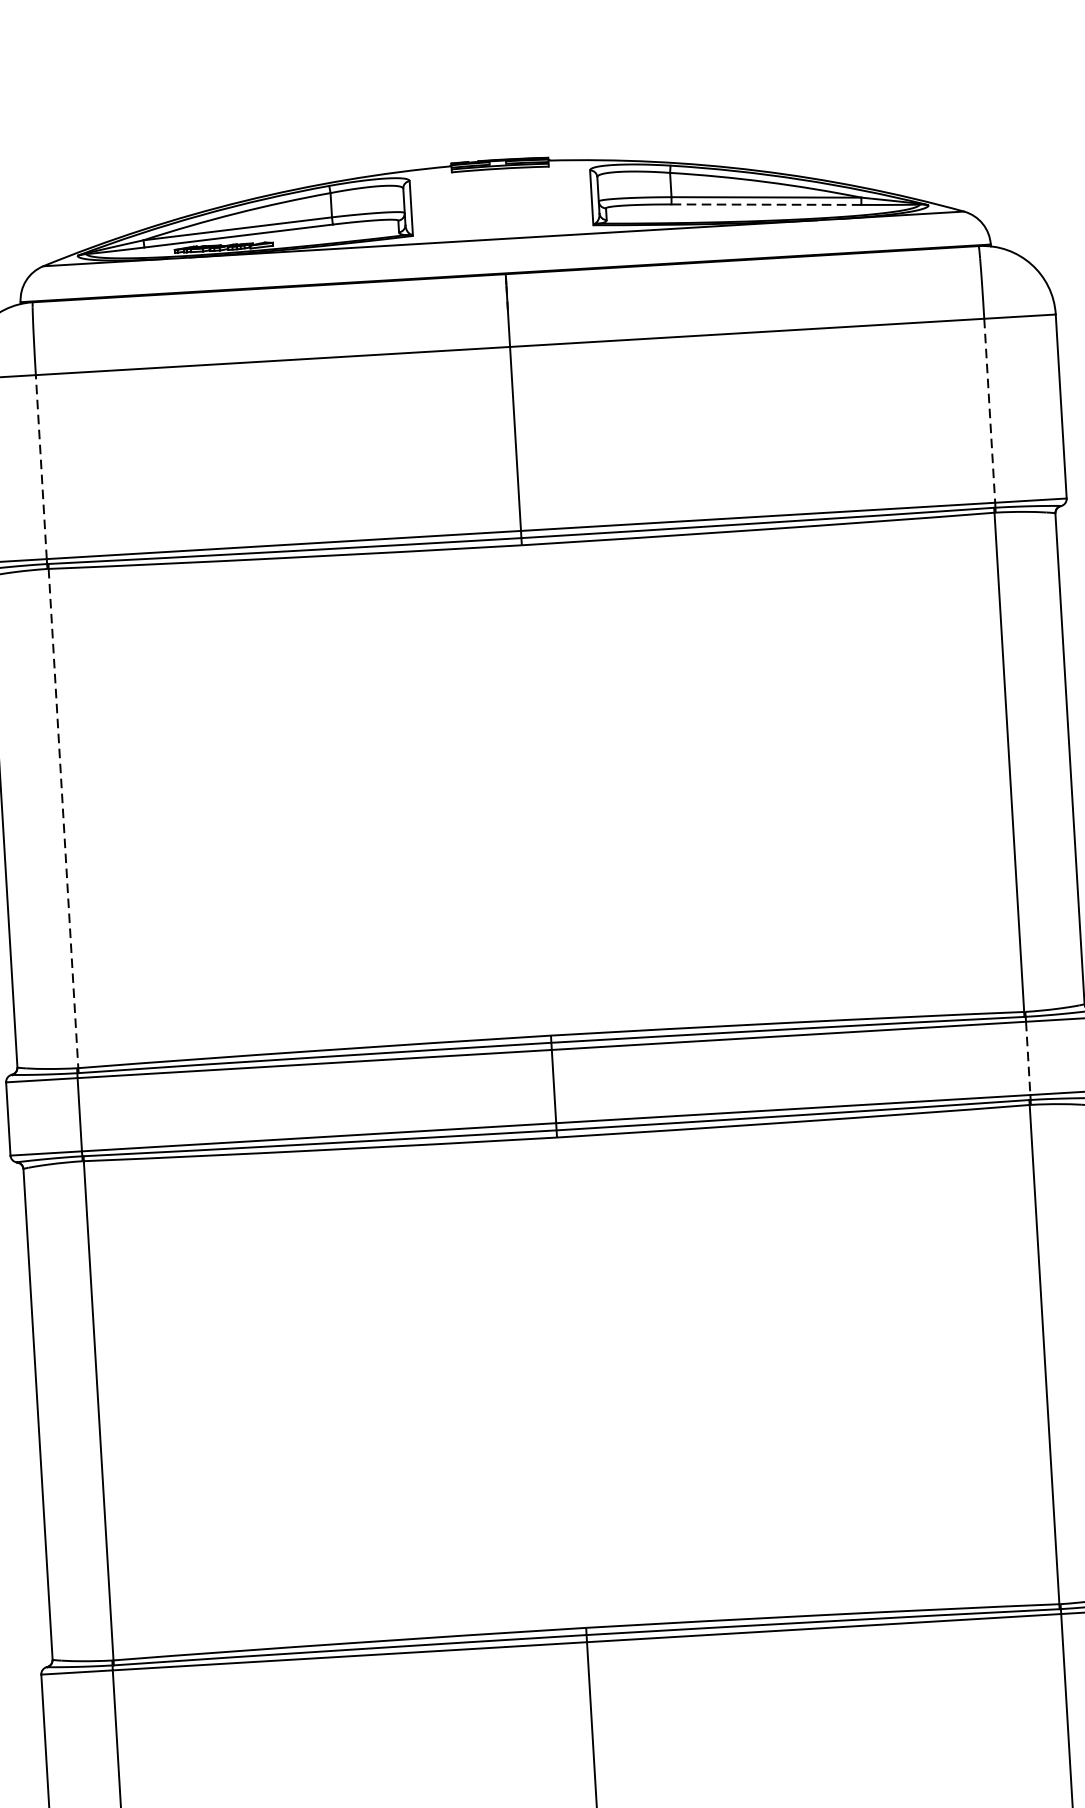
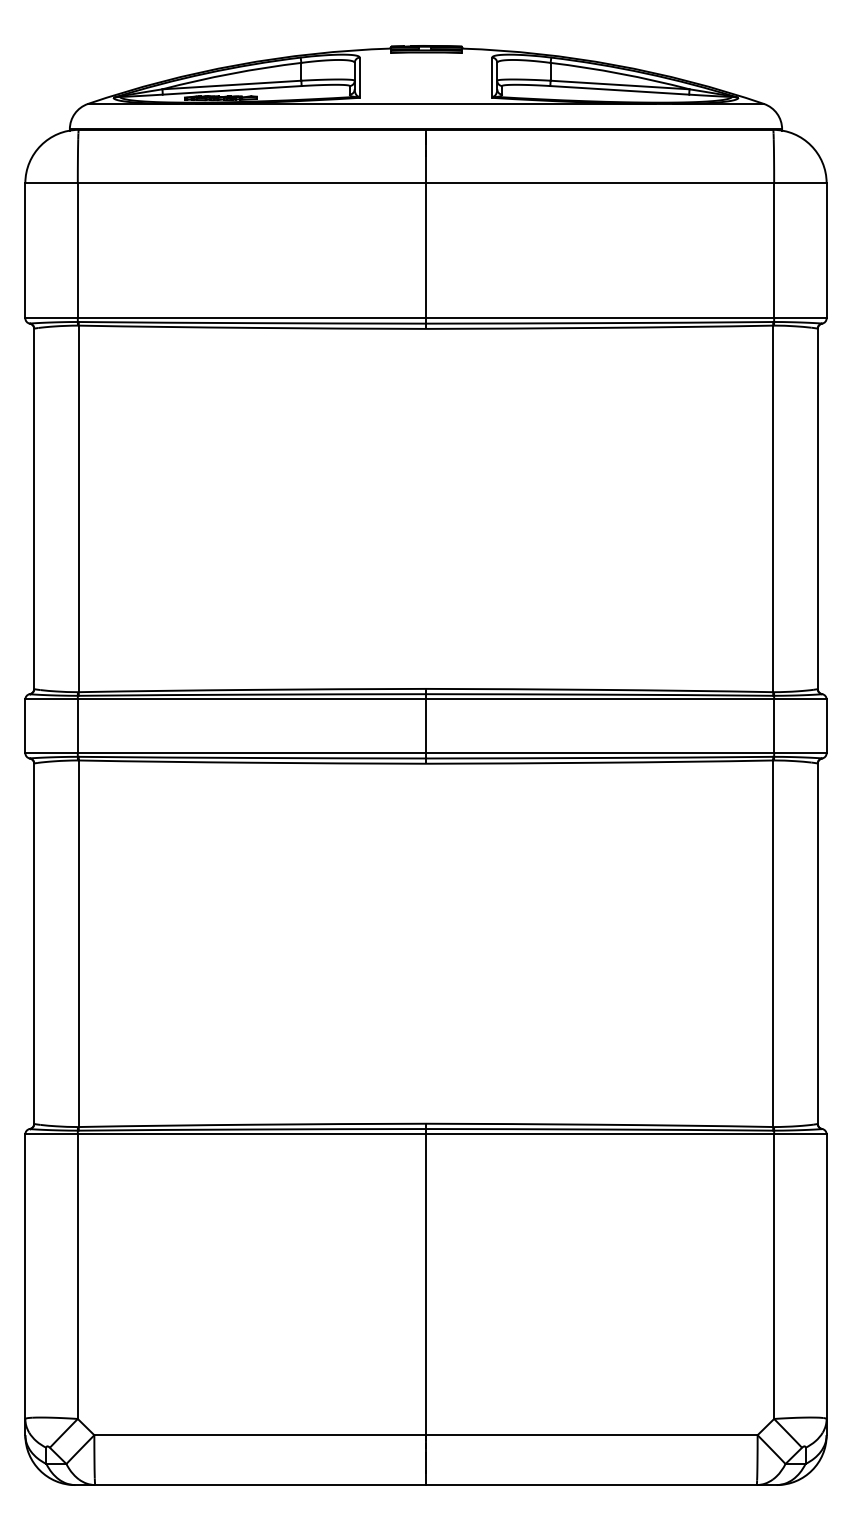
line: (766, 204) -> (619, 90), dashed -> solid
line: (990, 410) -> (774, 250), dashed -> solid
line: (40, 466) -> (77, 250), dashed -> solid
line: (63, 819) -> (78, 509), dashed -> solid
line: (1028, 1058) -> (774, 726), dashed -> solid

